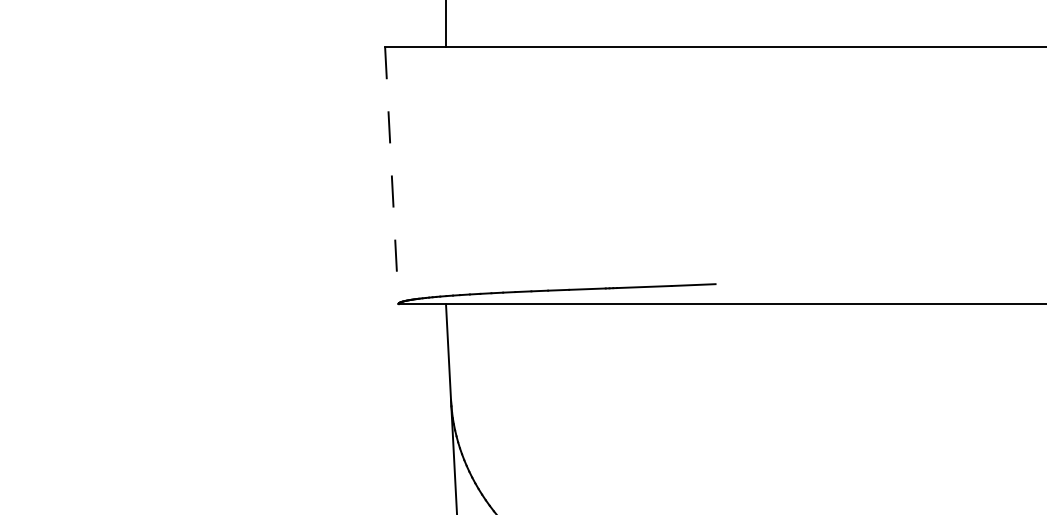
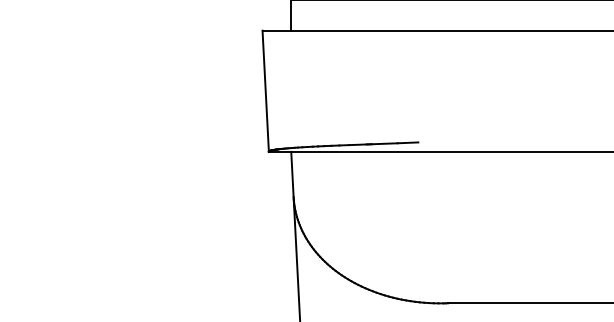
line: (391, 176) -> (265, 91), dashed -> solid

